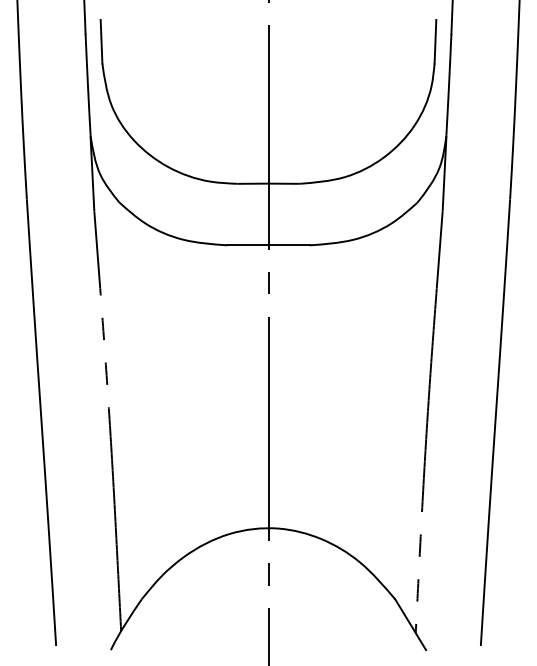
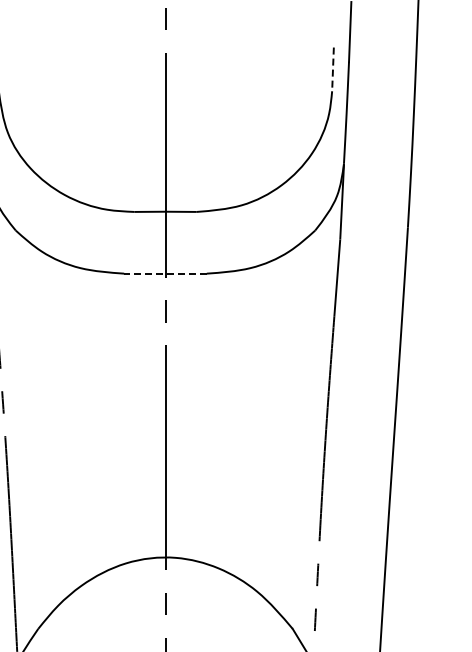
line: (435, 41) -> (333, 69), solid -> dashed
line: (268, 245) -> (165, 273), solid -> dashed

